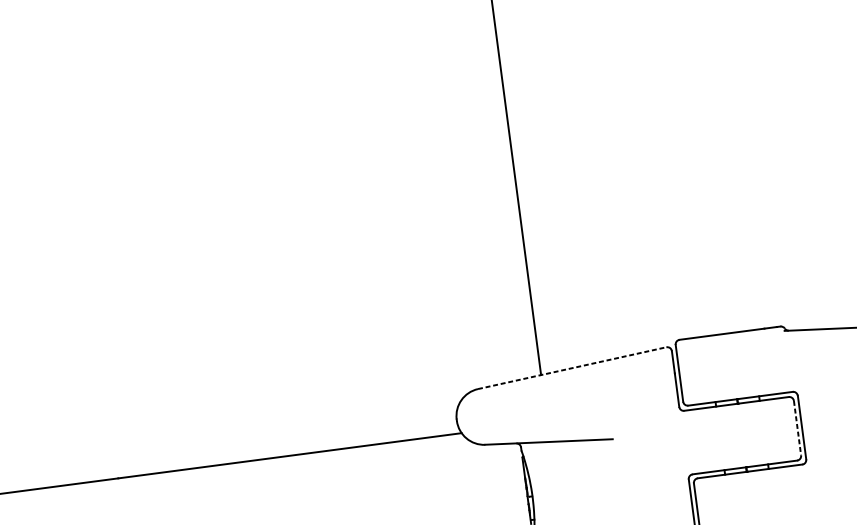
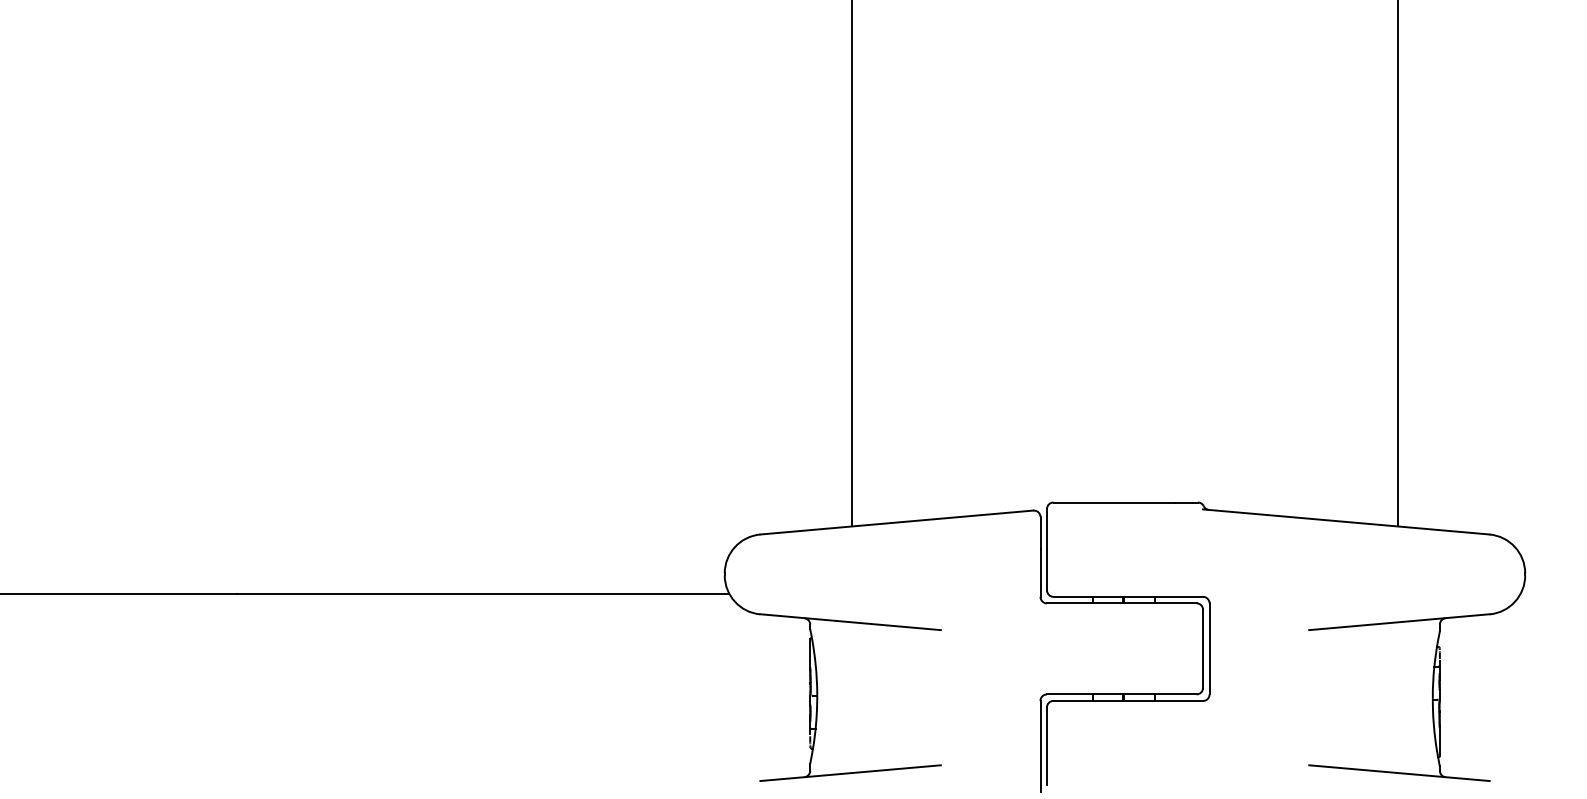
line: (571, 368) -> (896, 522), dashed -> solid
line: (797, 428) -> (1203, 649), dashed -> solid

